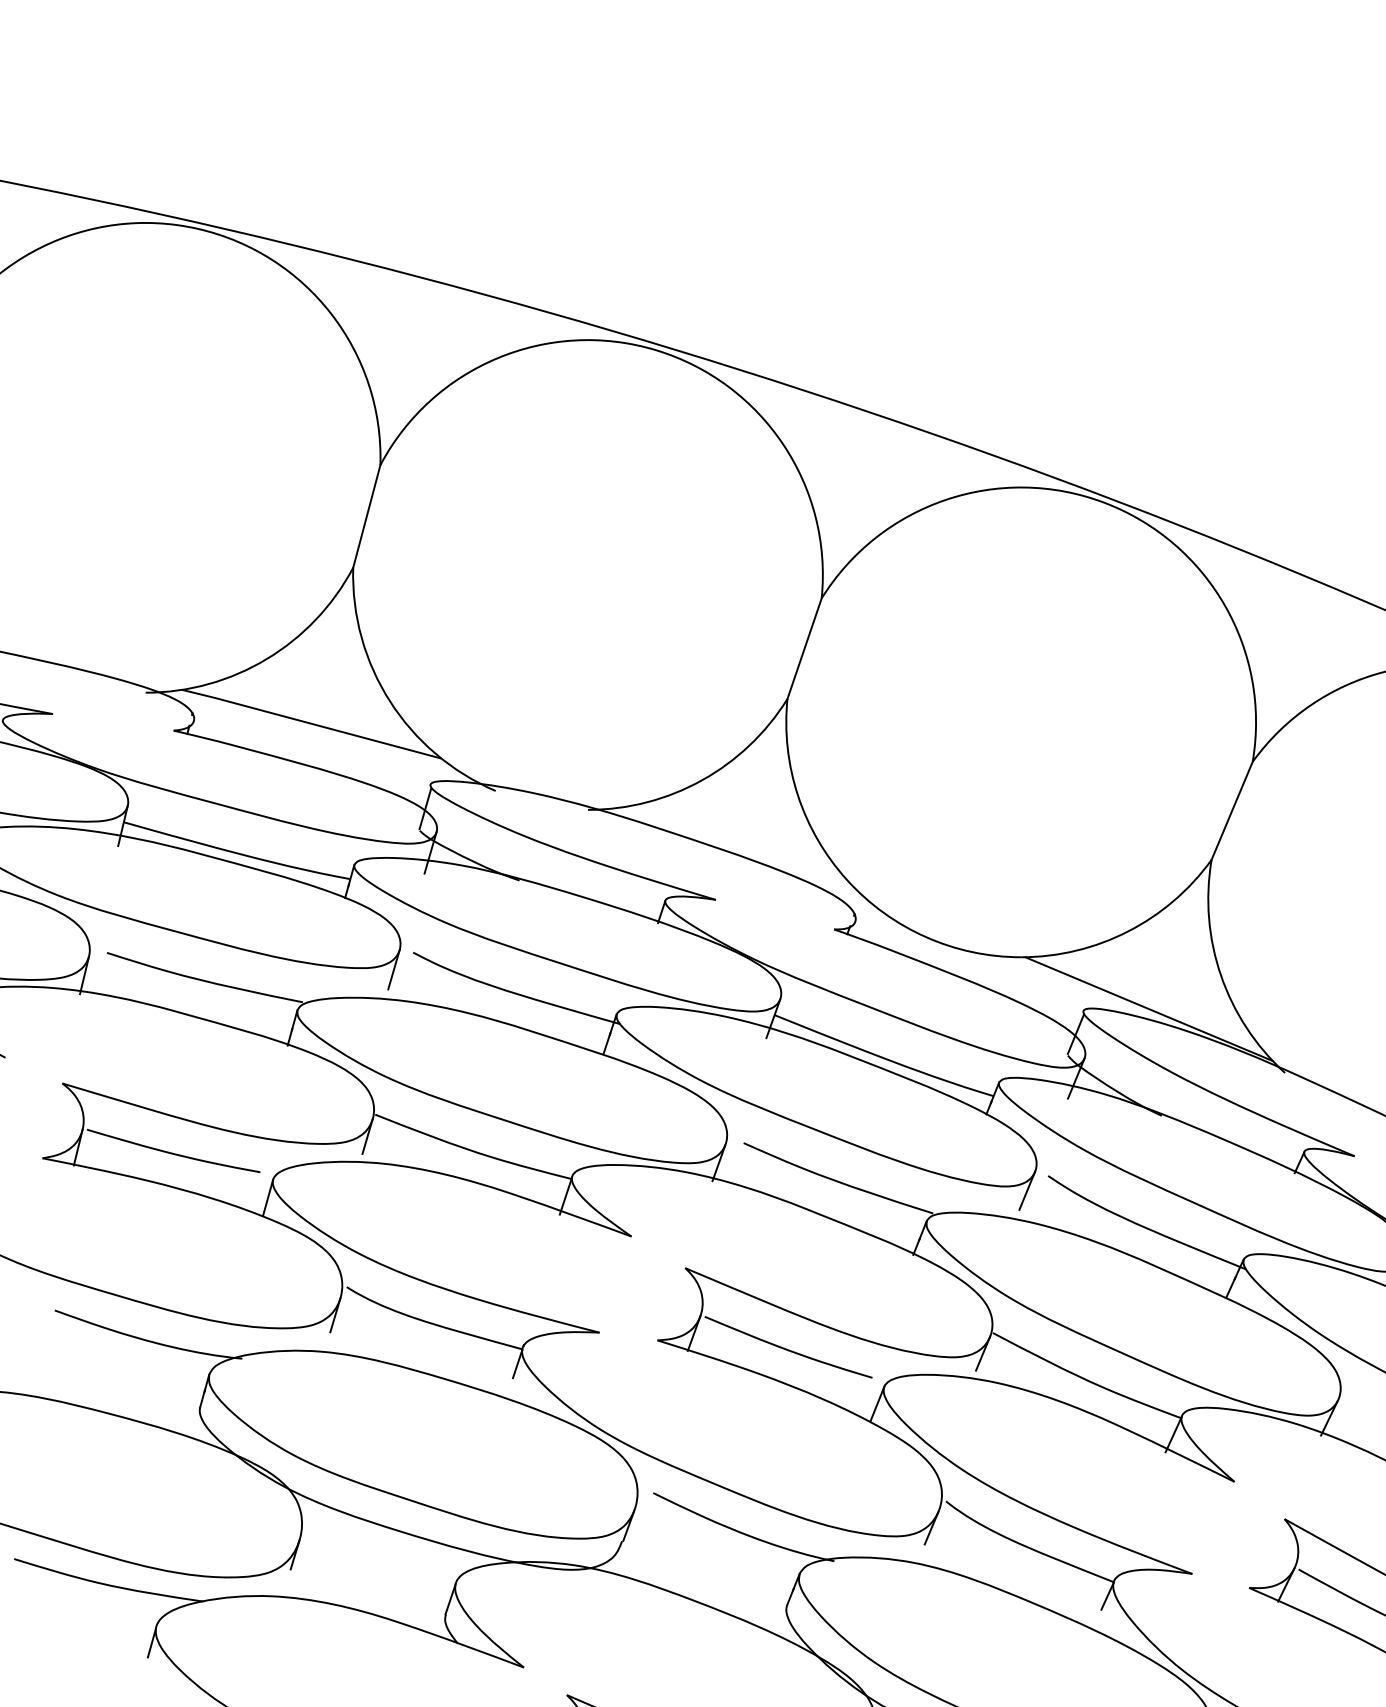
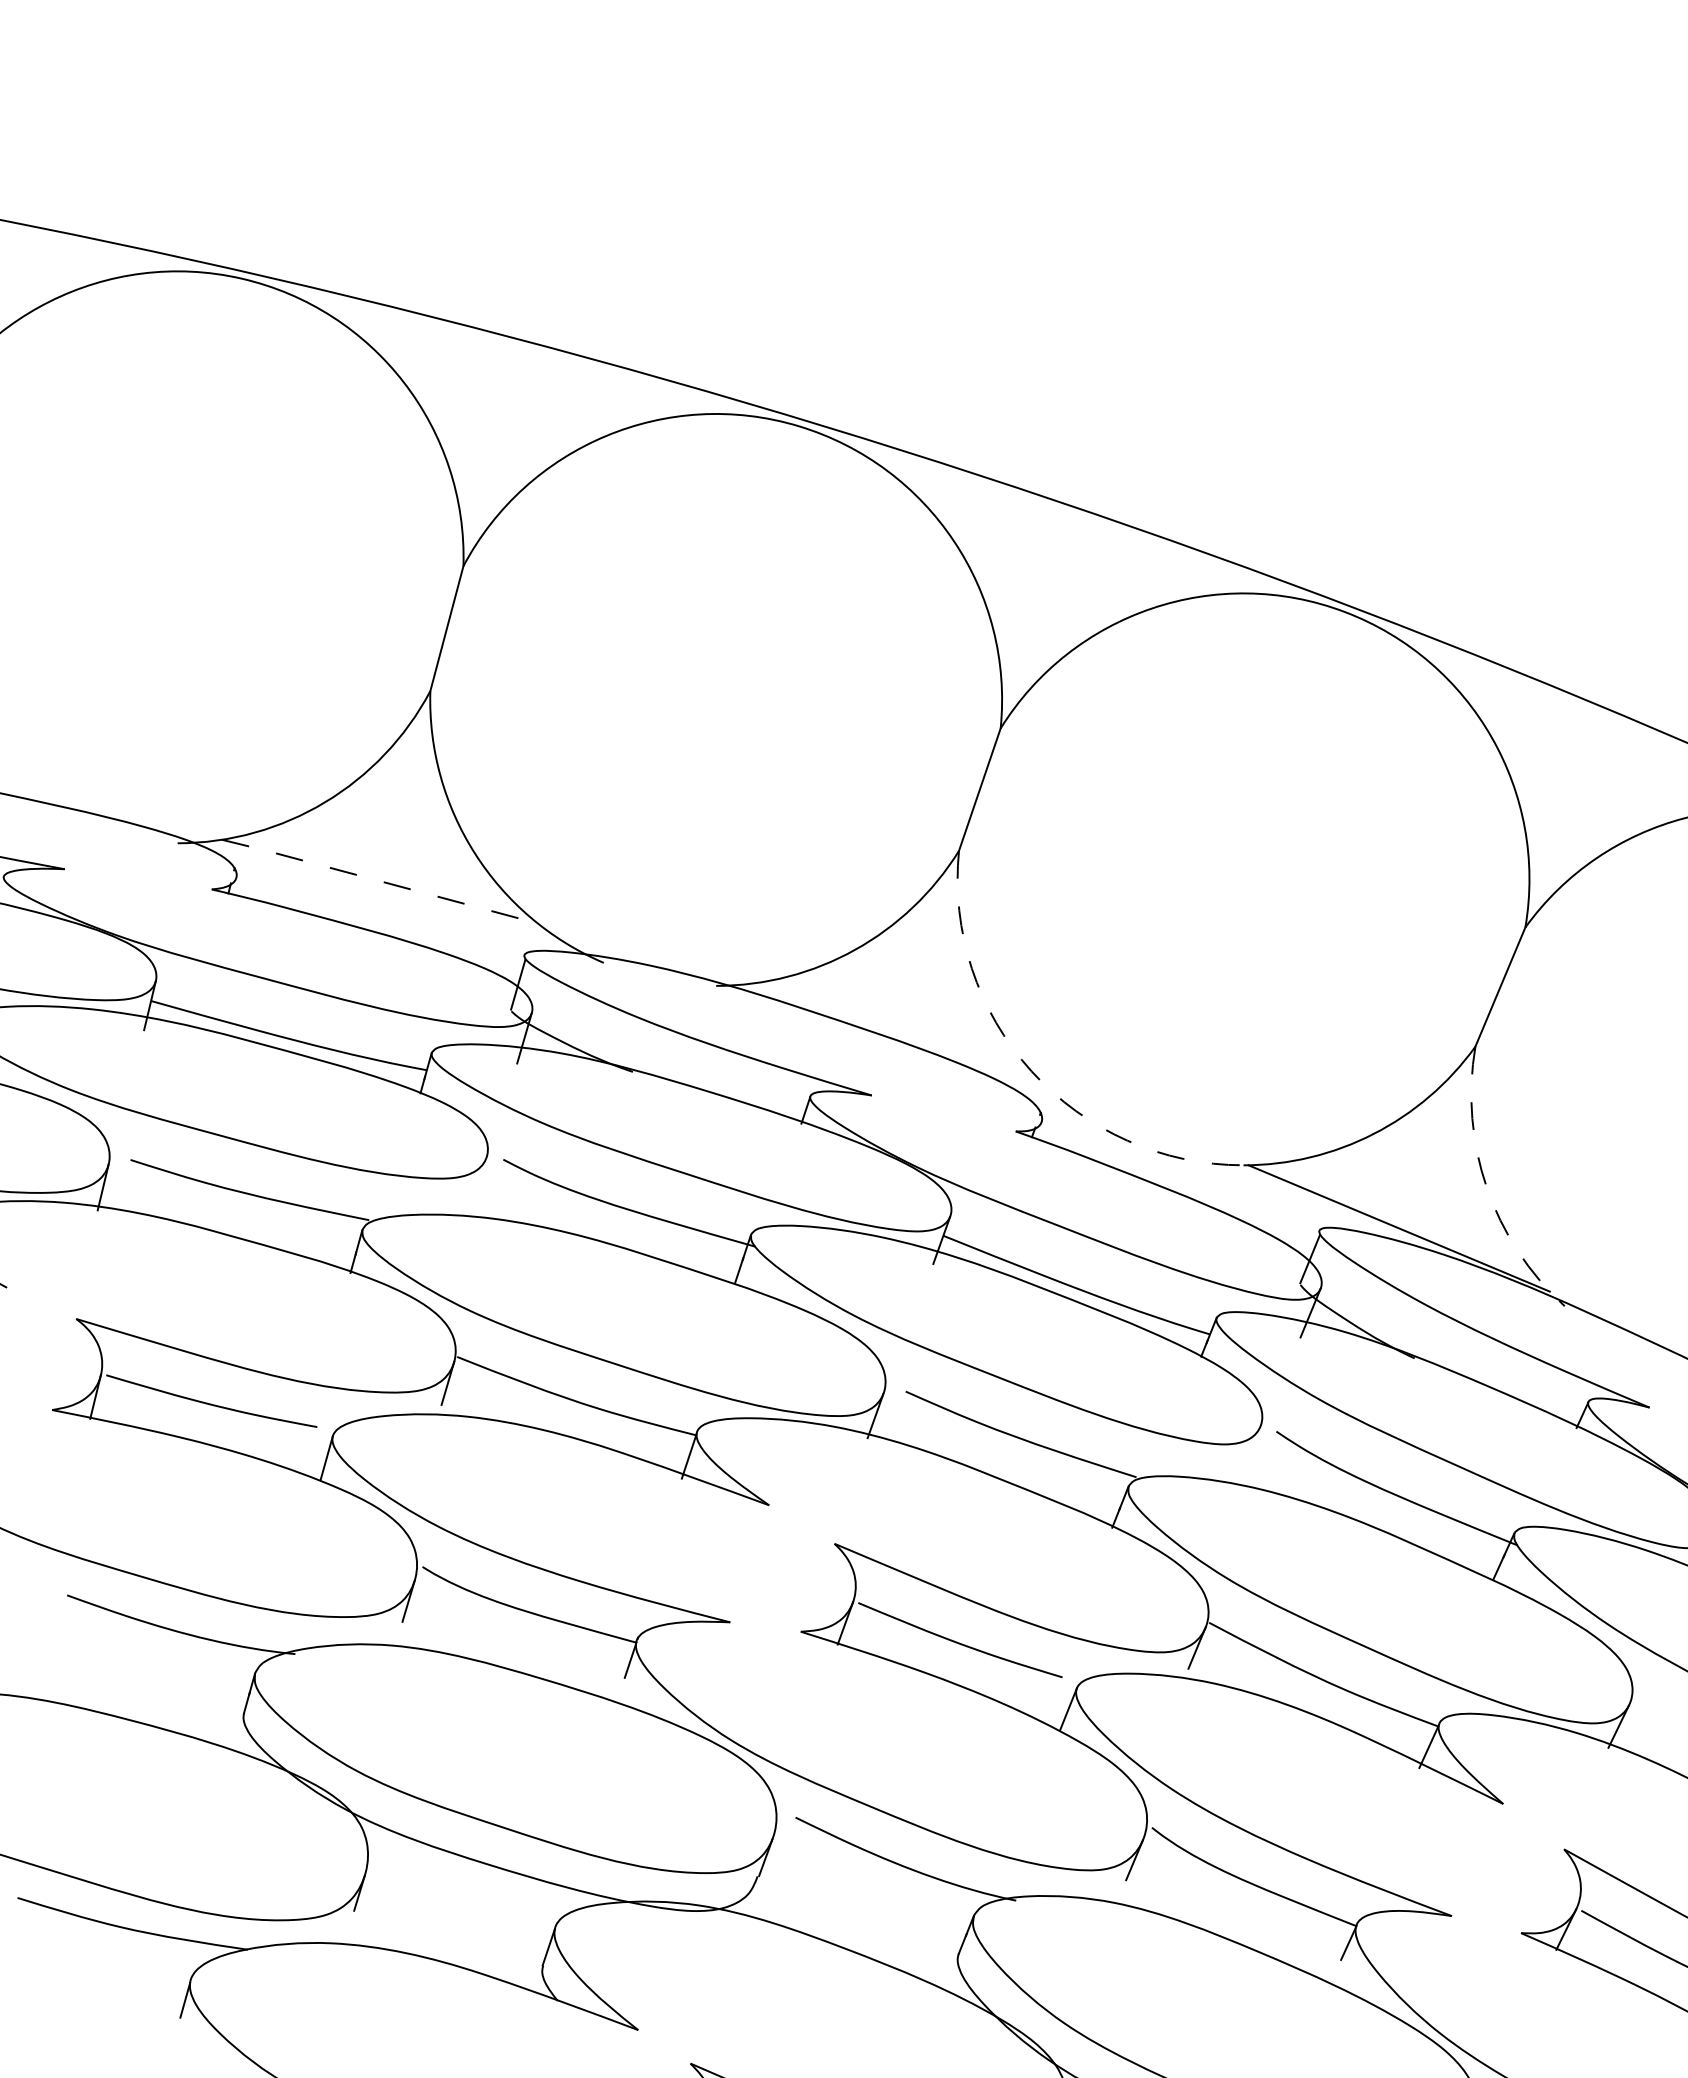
line: (311, 724) -> (379, 881), solid -> dashed
arc: (847, 880) -> (1031, 1071), solid -> dashed
line: (394, 969) -> (480, 1180), removed
arc: (1220, 975) -> (1486, 1187), solid -> dashed
line: (1026, 1190) -> (1250, 1449), removed

